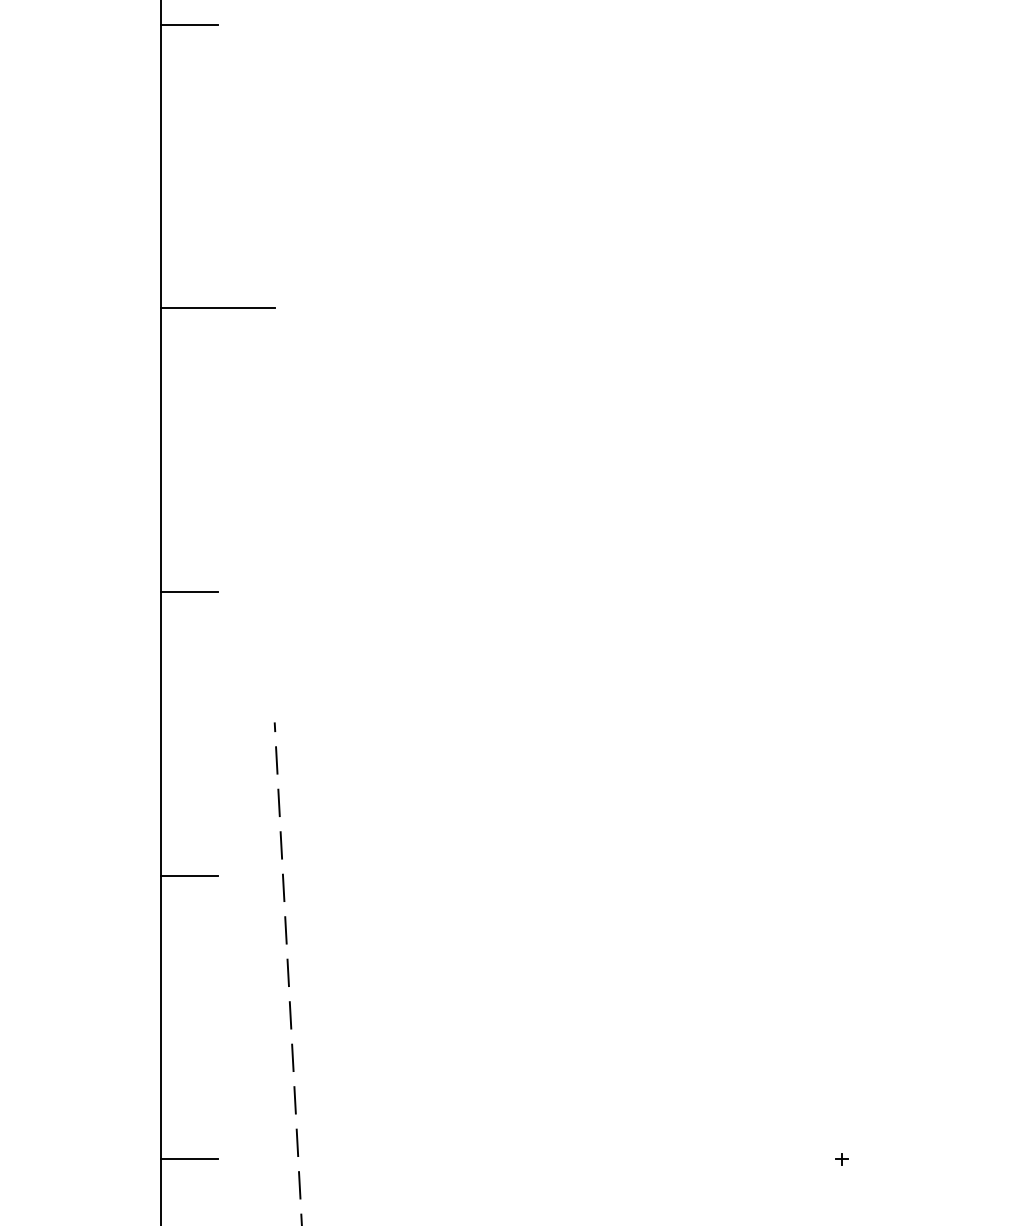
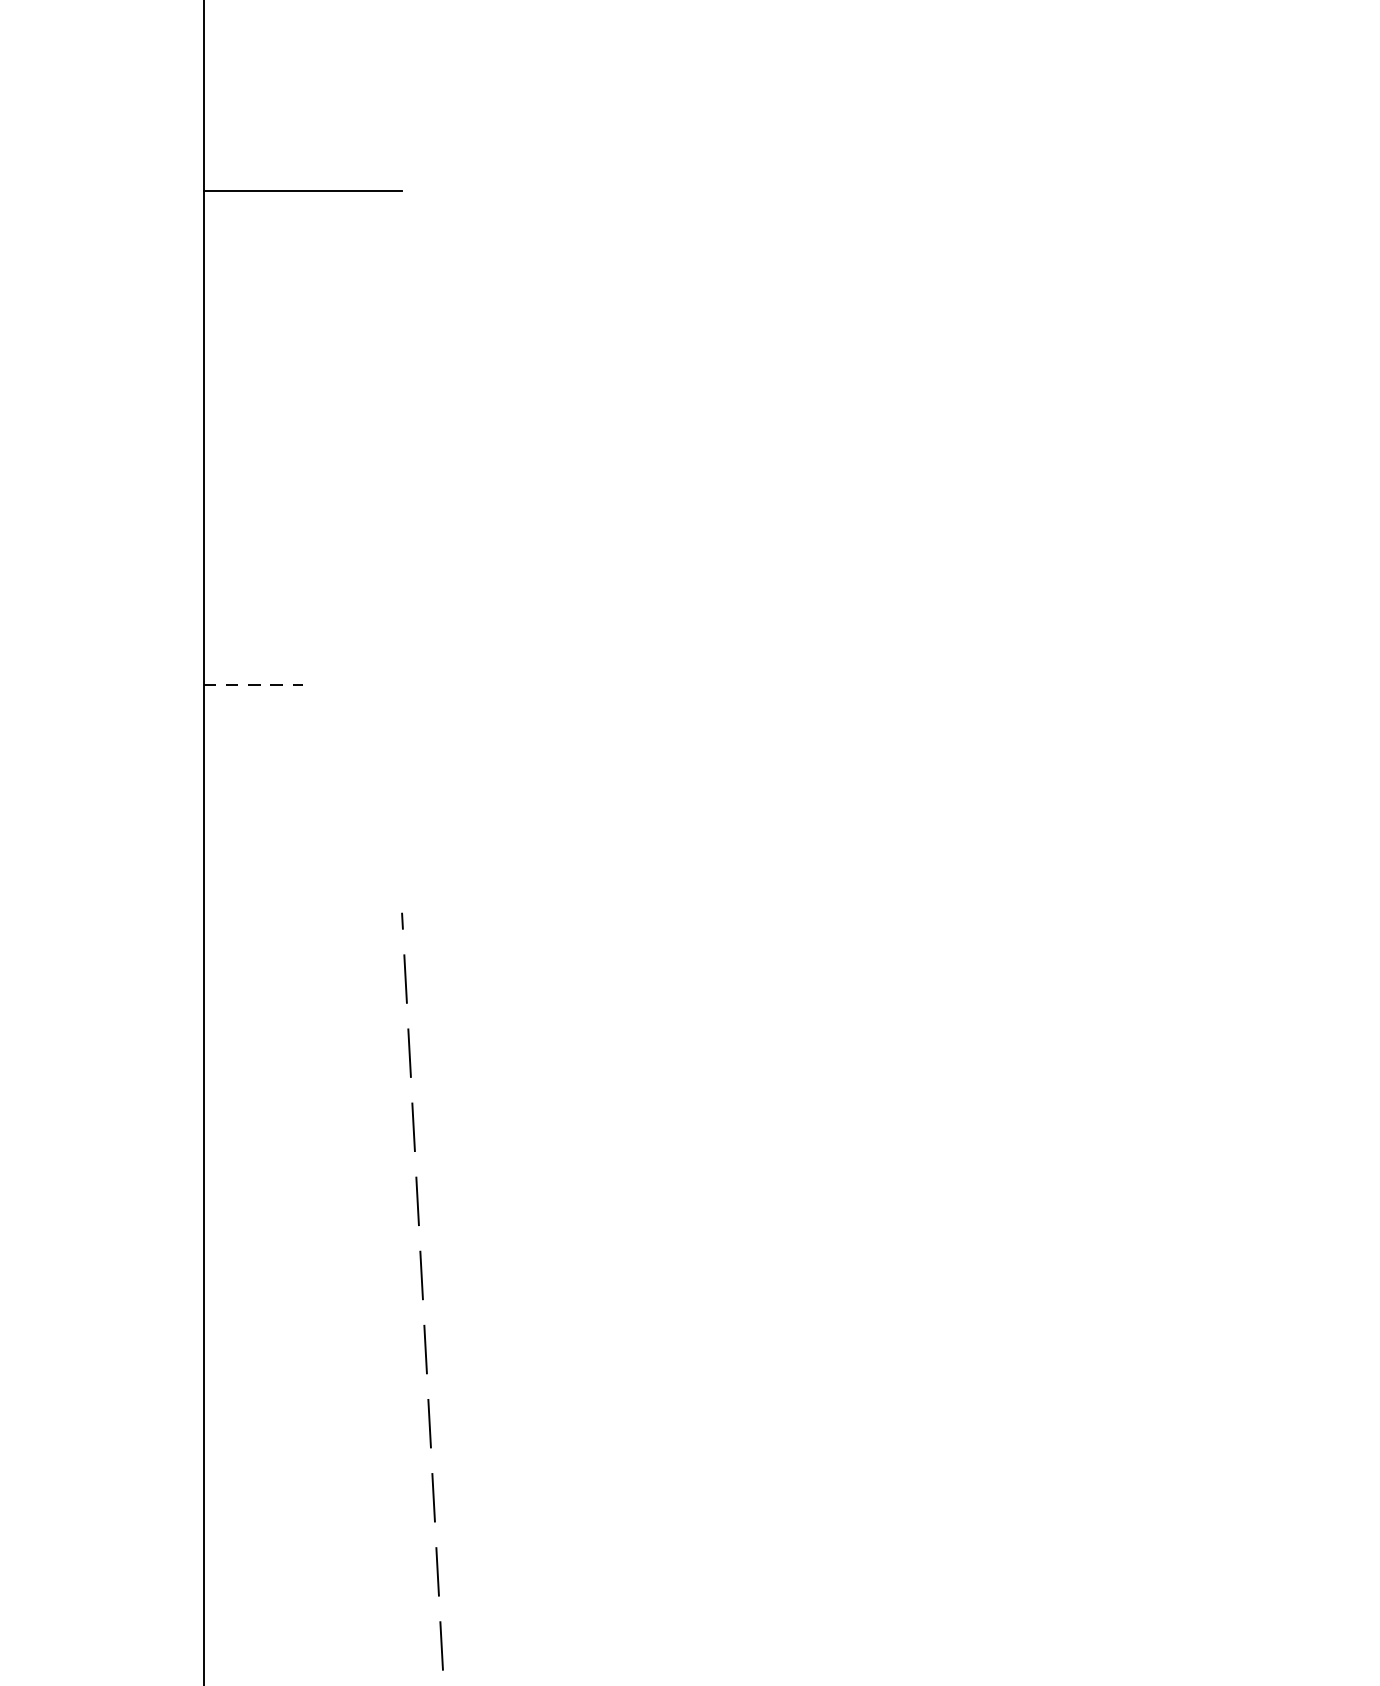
line: (190, 591) -> (255, 684), solid -> dashed
line: (189, 875) -> (253, 1179), removed
line: (189, 1159) -> (253, 1675), removed

